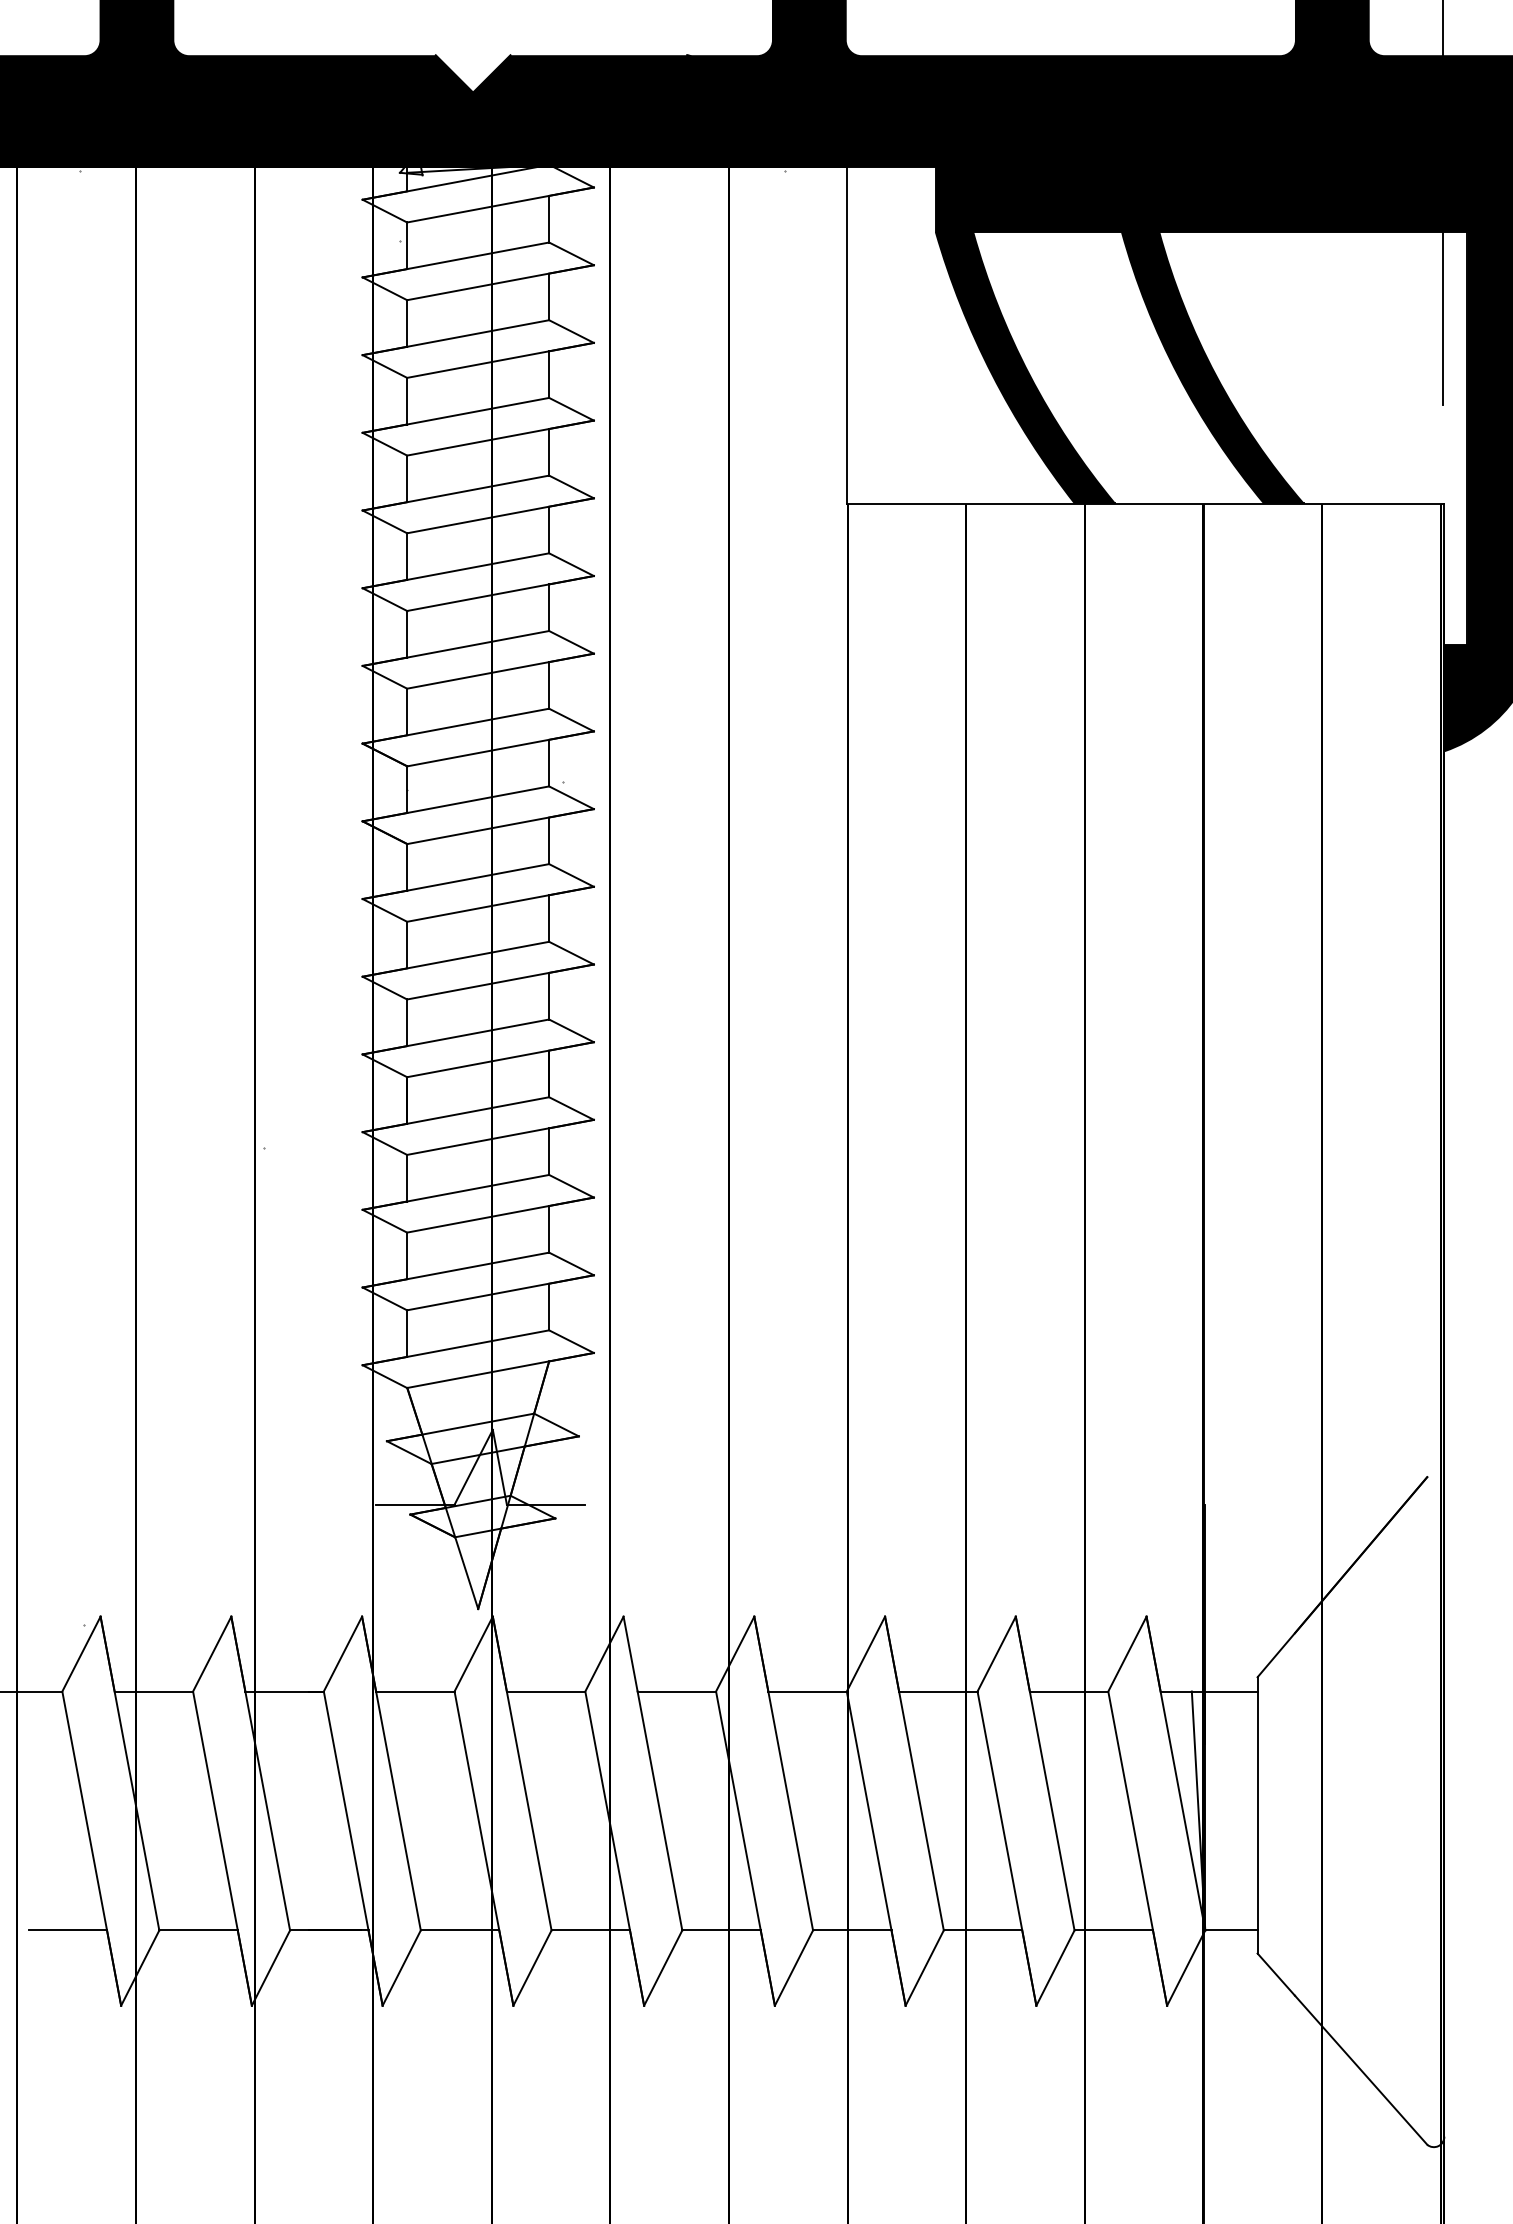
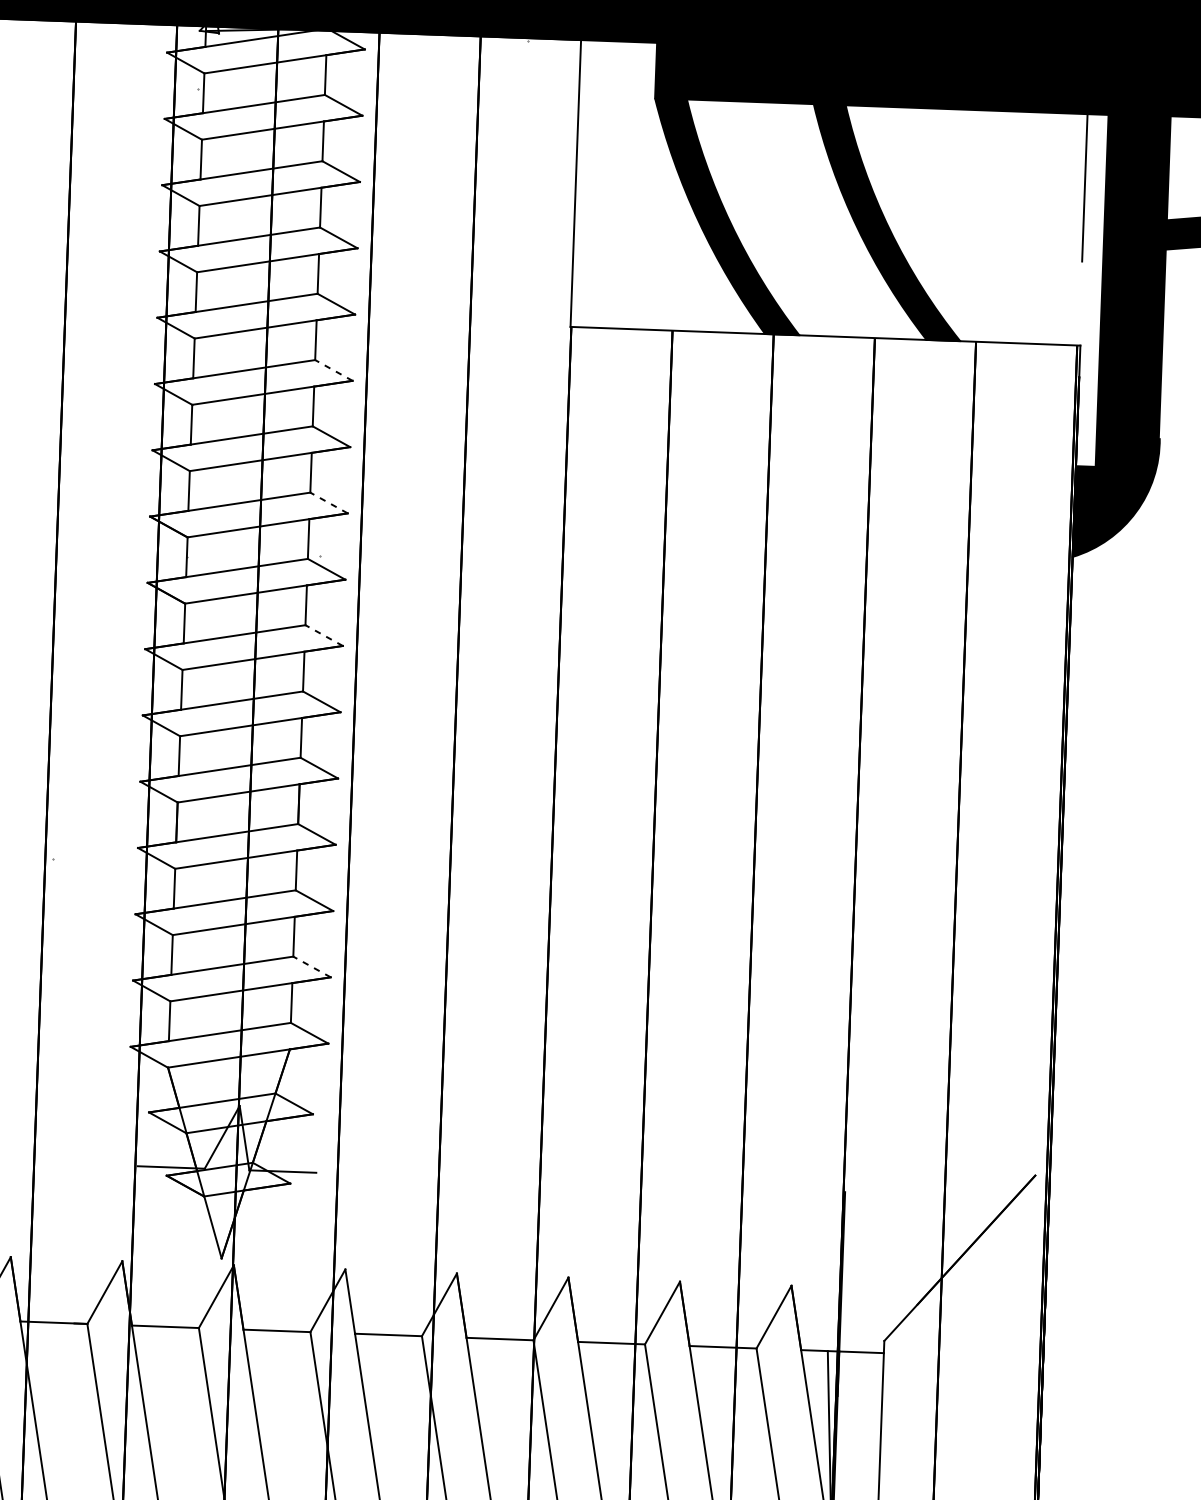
line: (571, 564) -> (333, 370), solid -> dashed
line: (571, 719) -> (329, 502), solid -> dashed
line: (571, 875) -> (324, 635), solid -> dashed
line: (571, 1263) -> (312, 966), solid -> dashed

